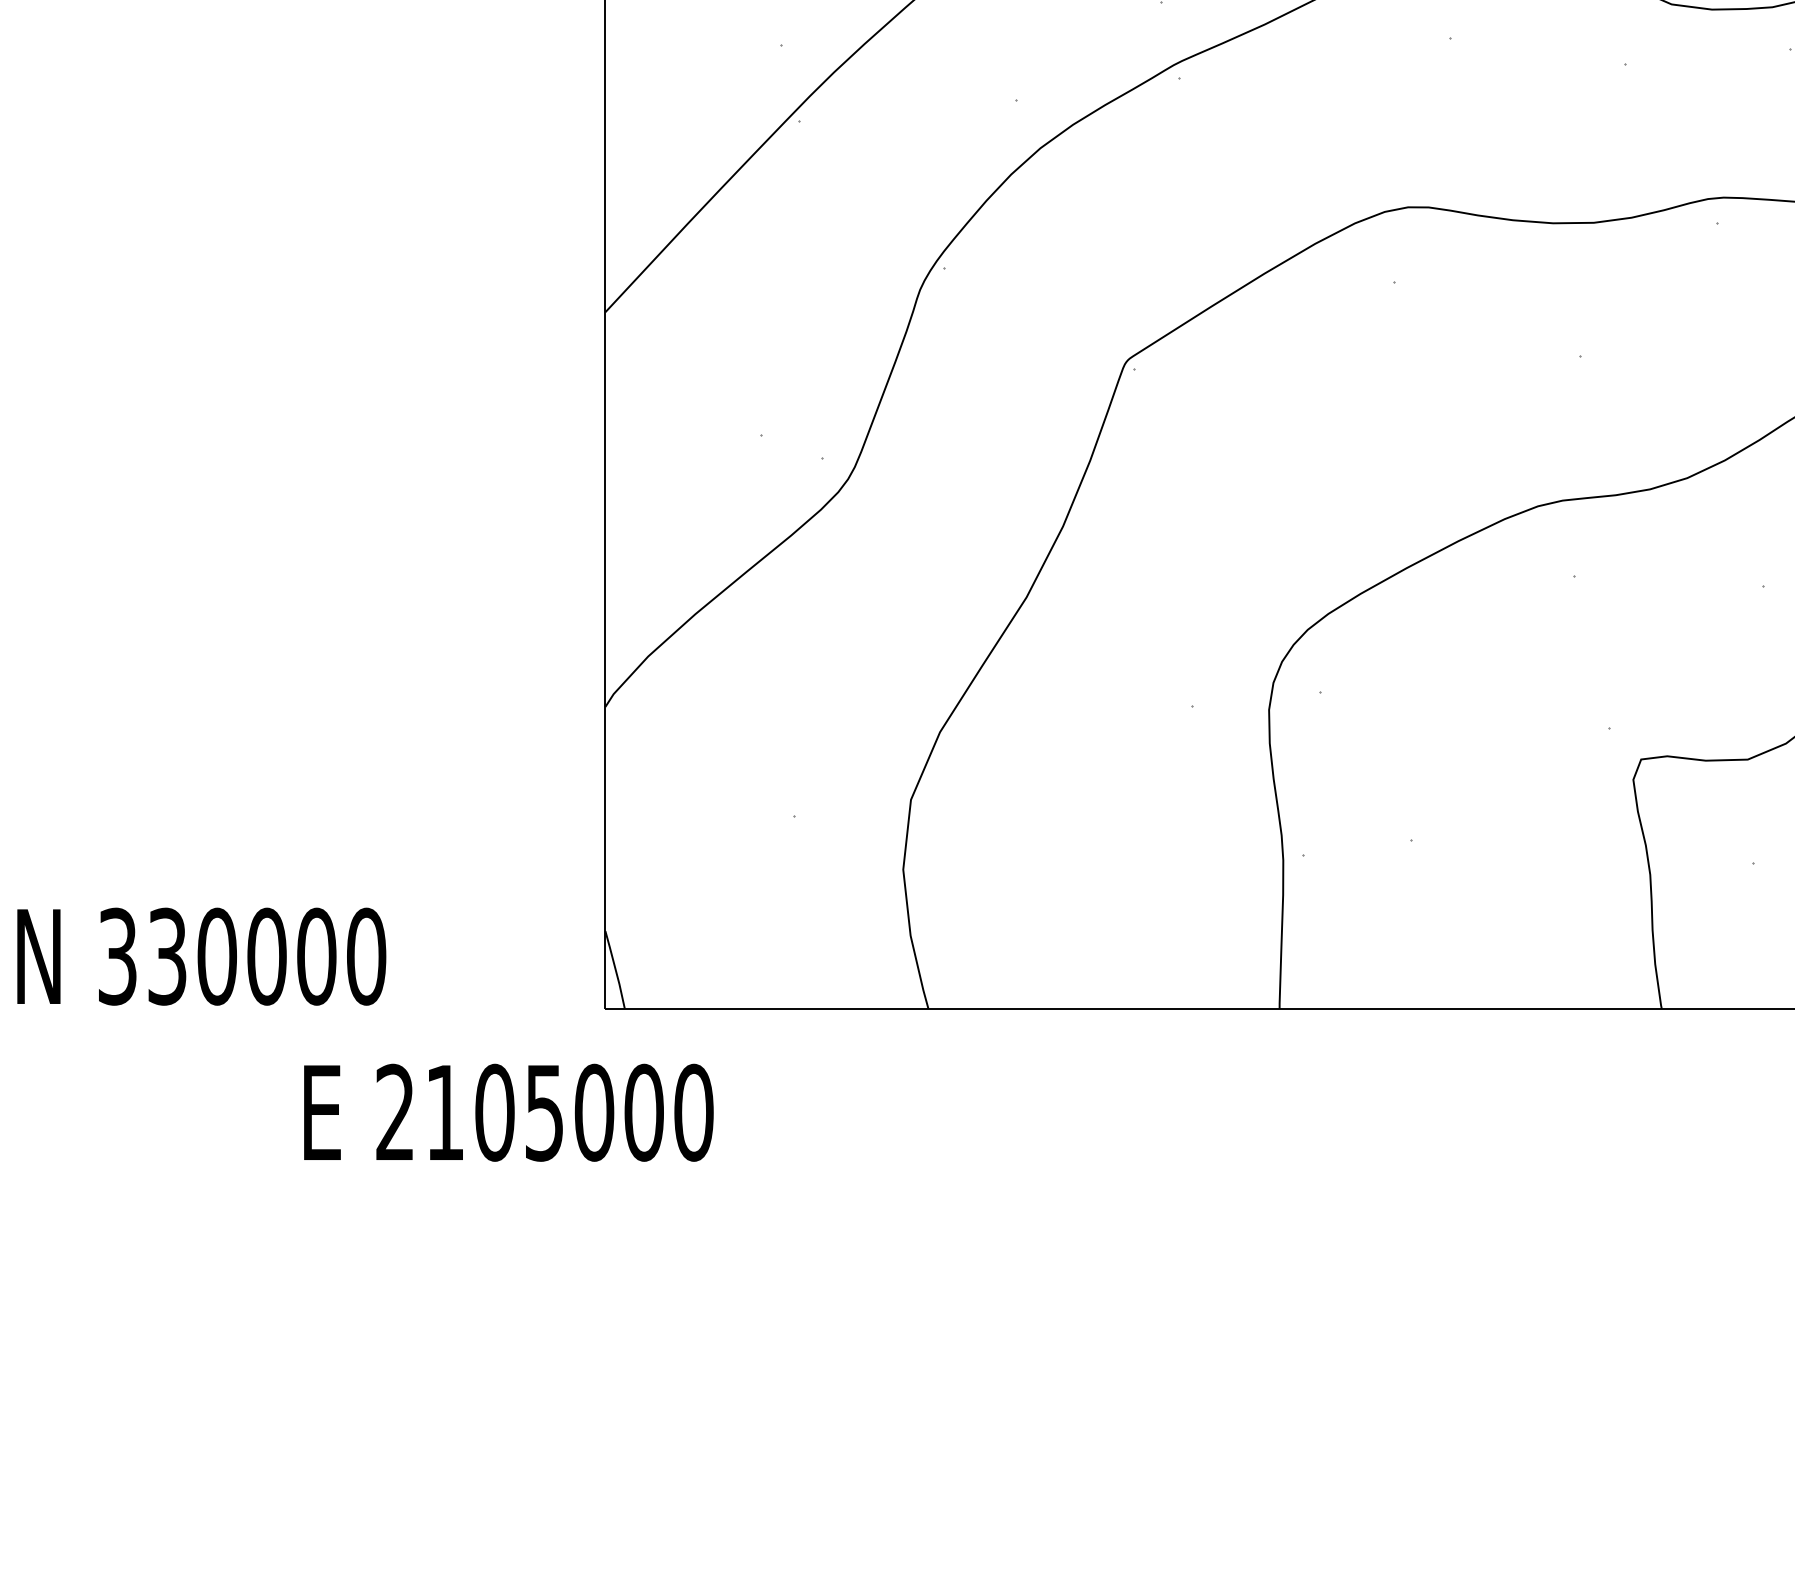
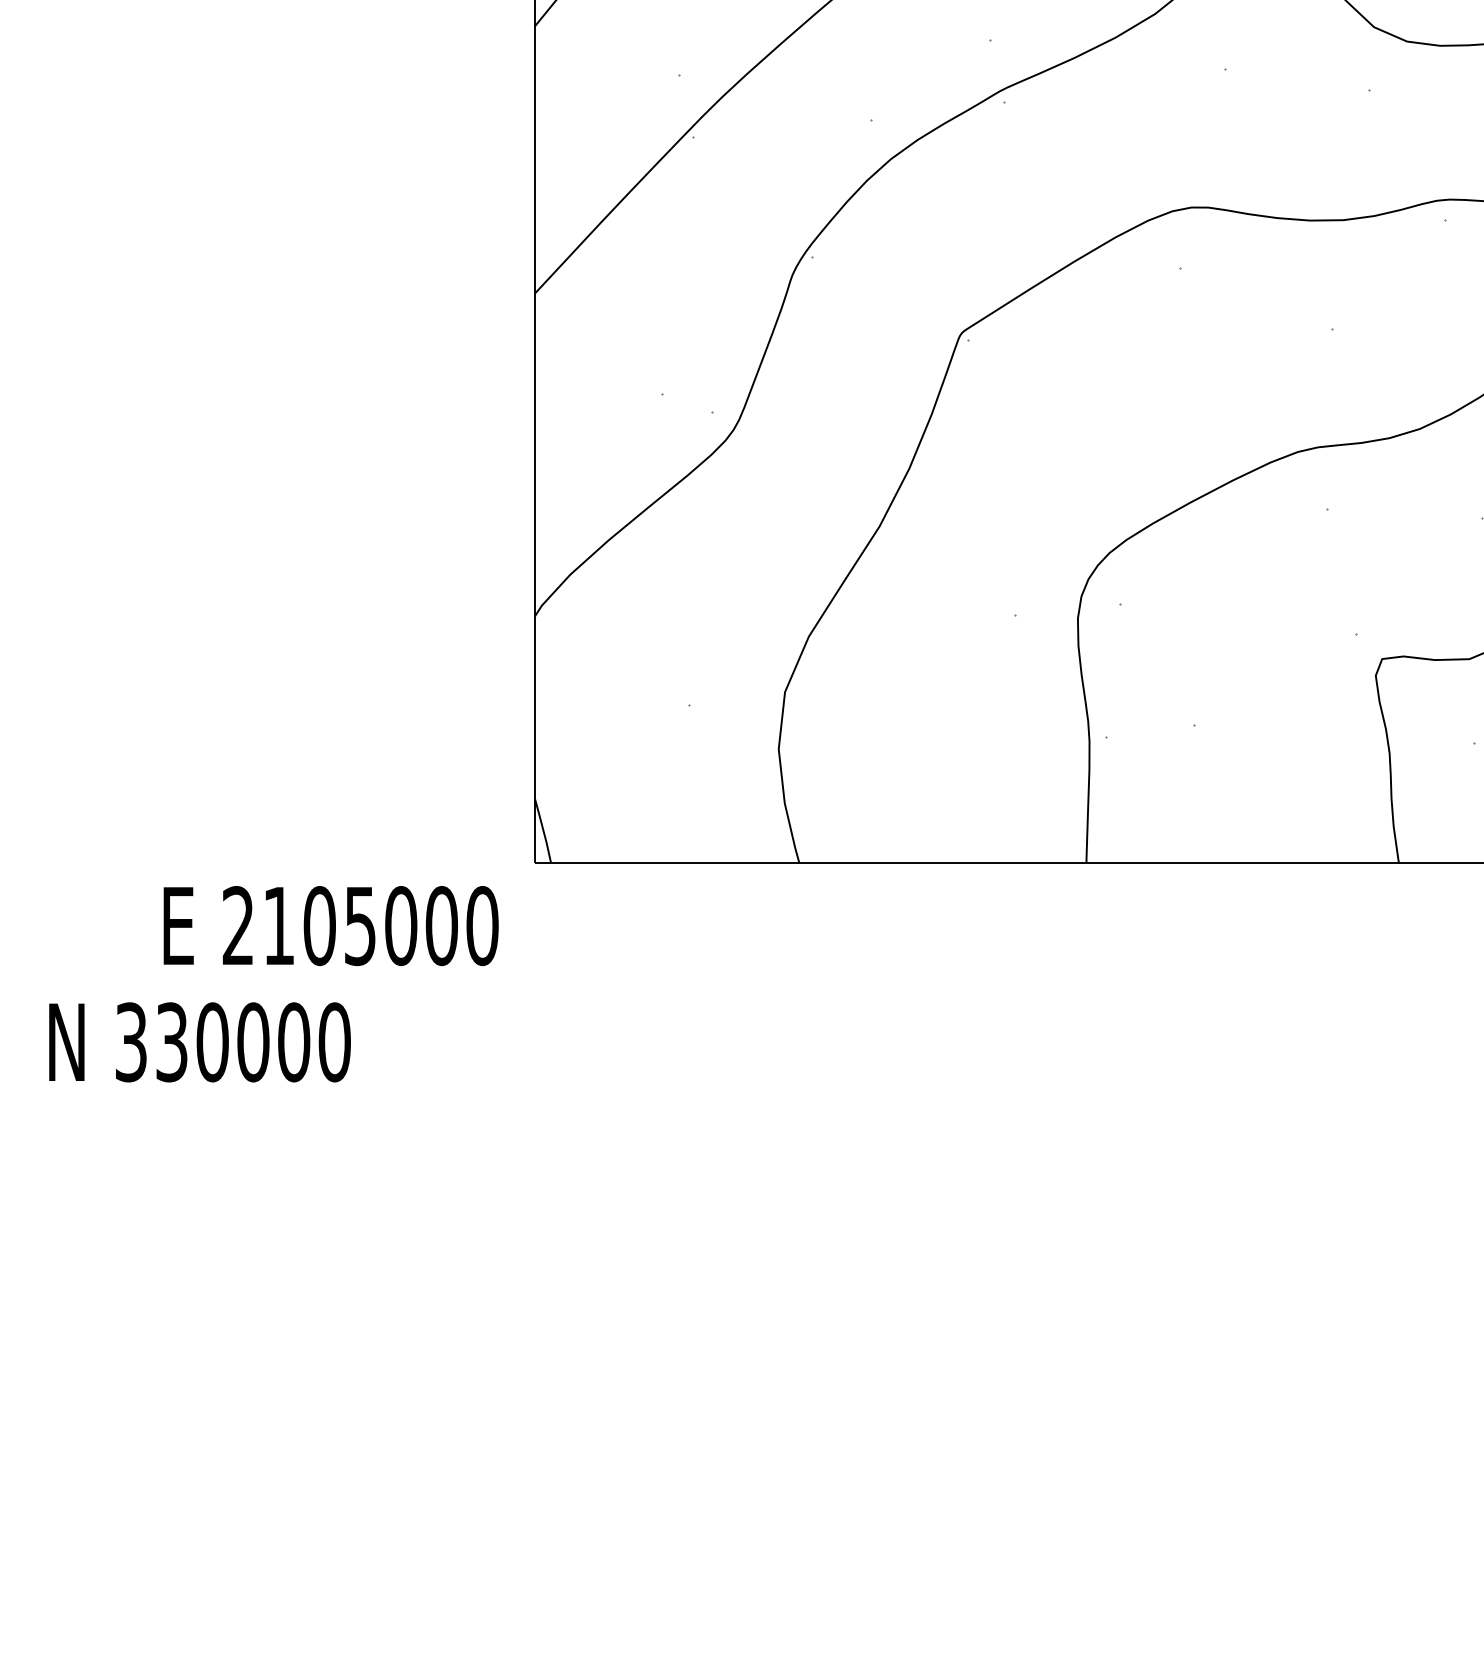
text: (201, 956) -> (199, 1042), moved
text: (508, 1113) -> (330, 926), moved

